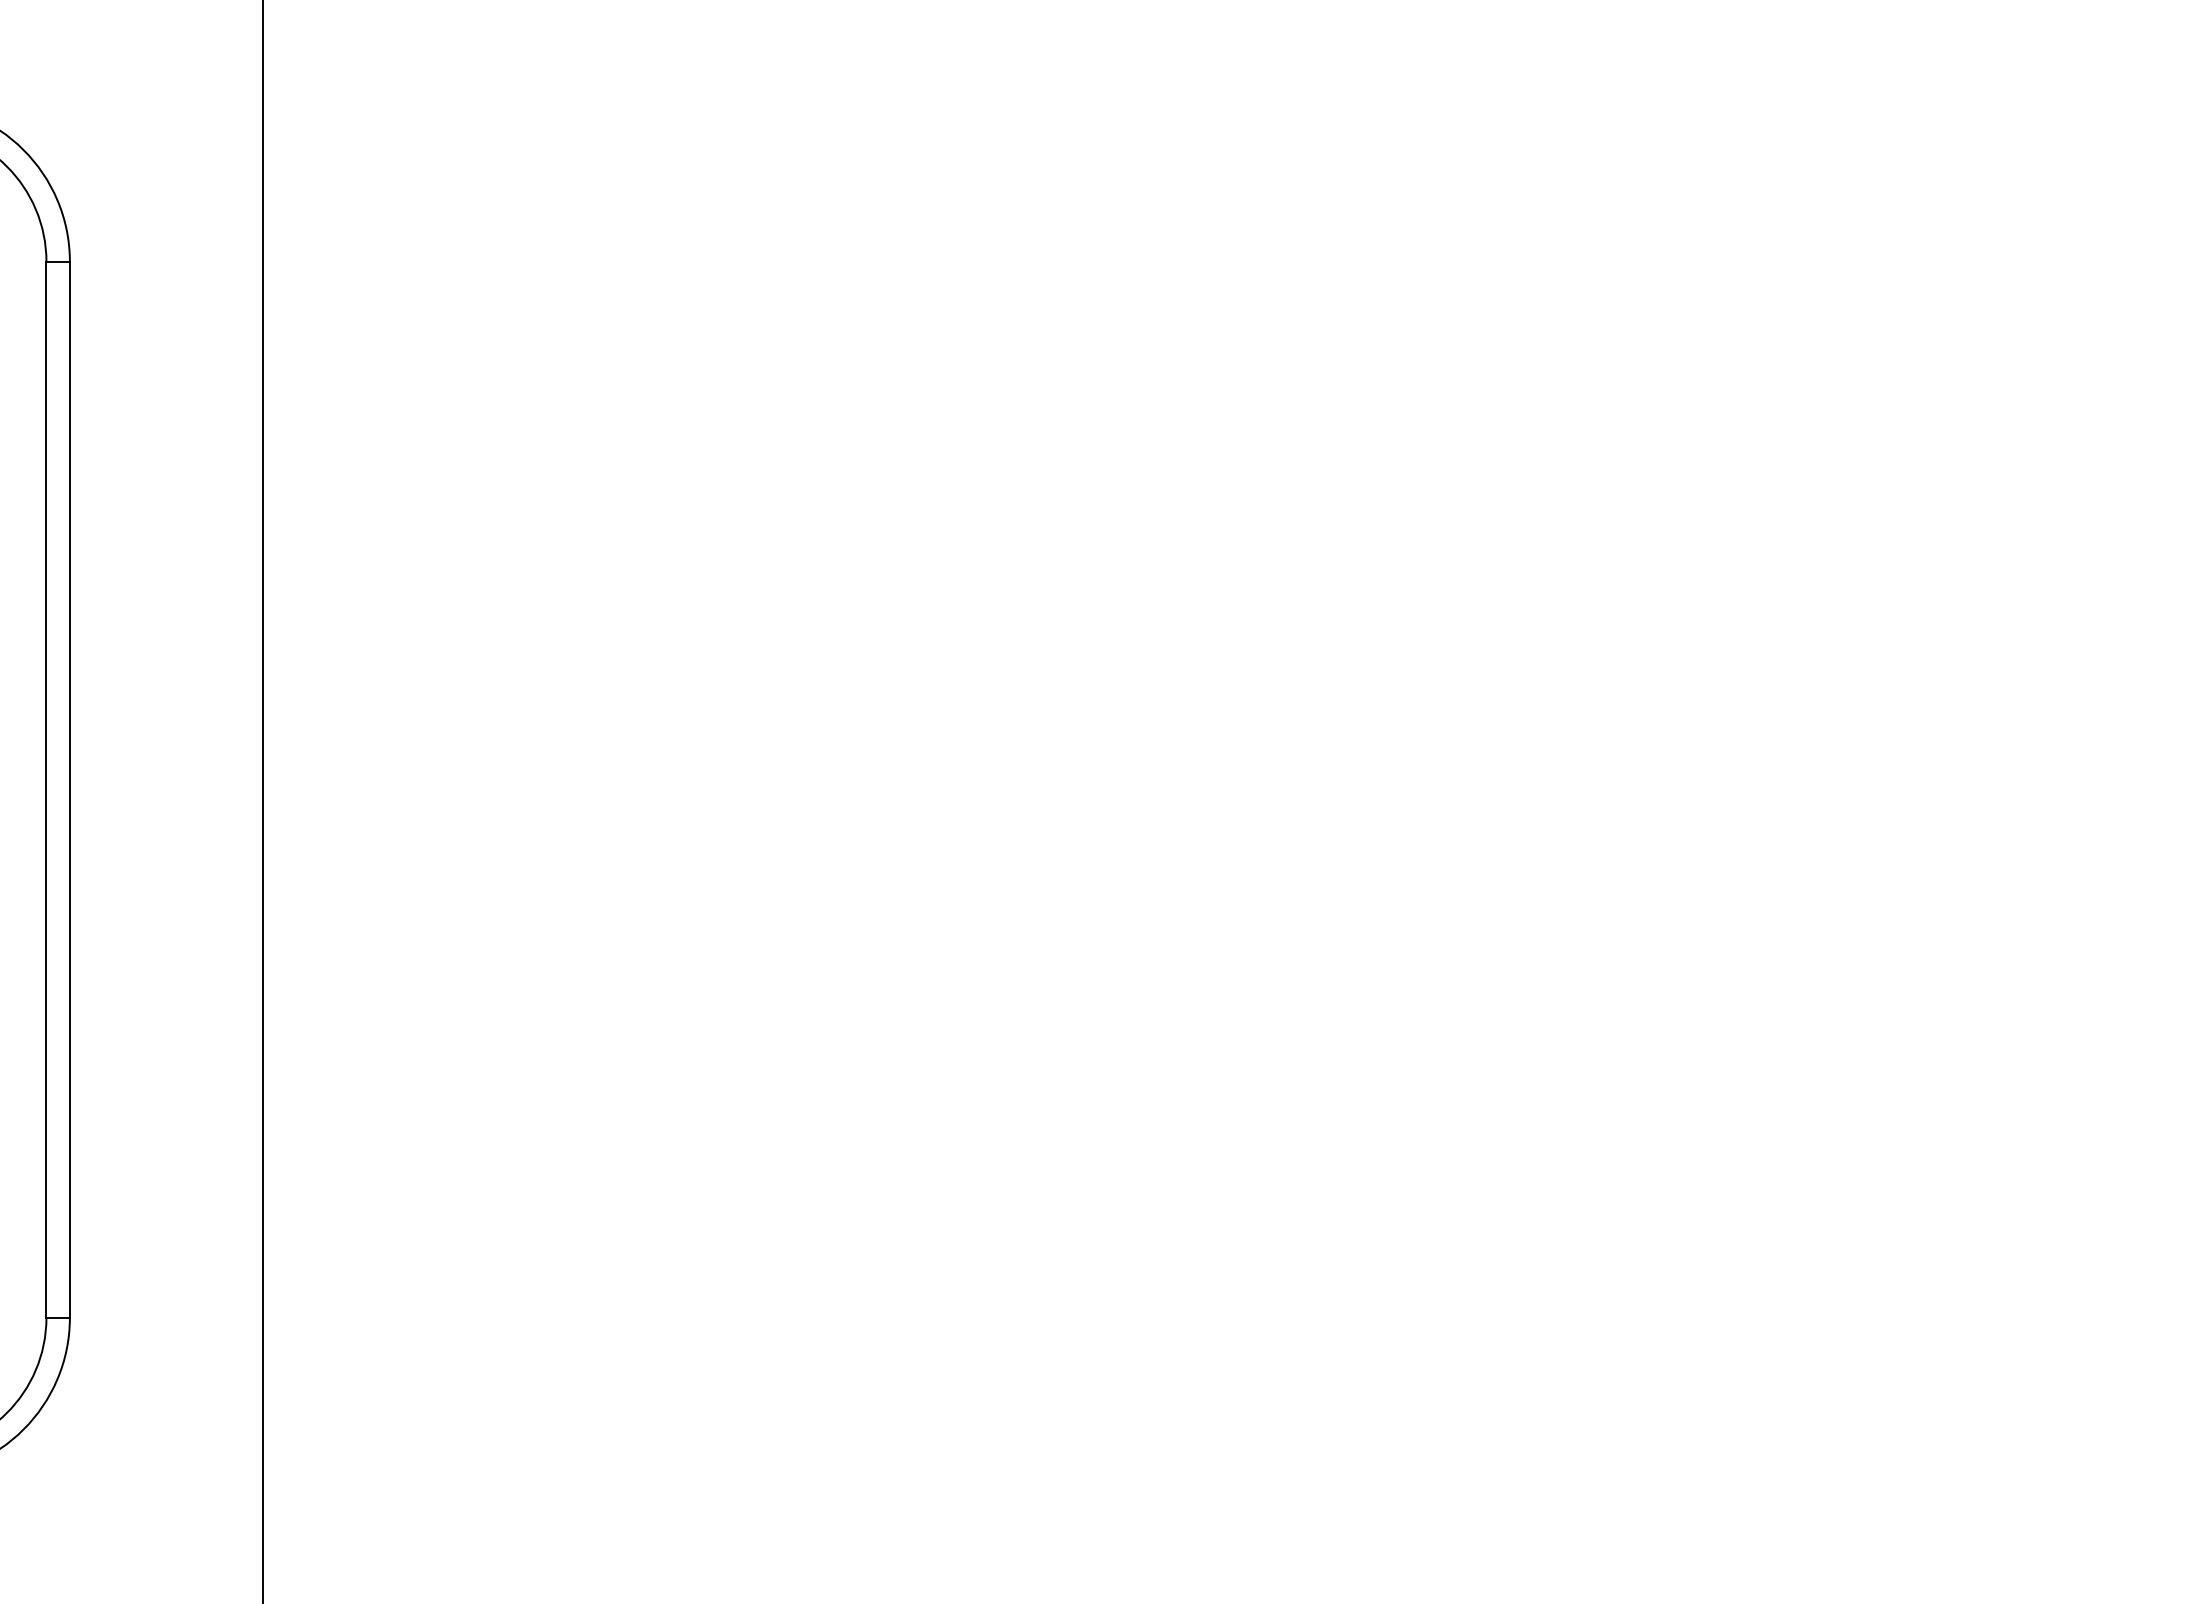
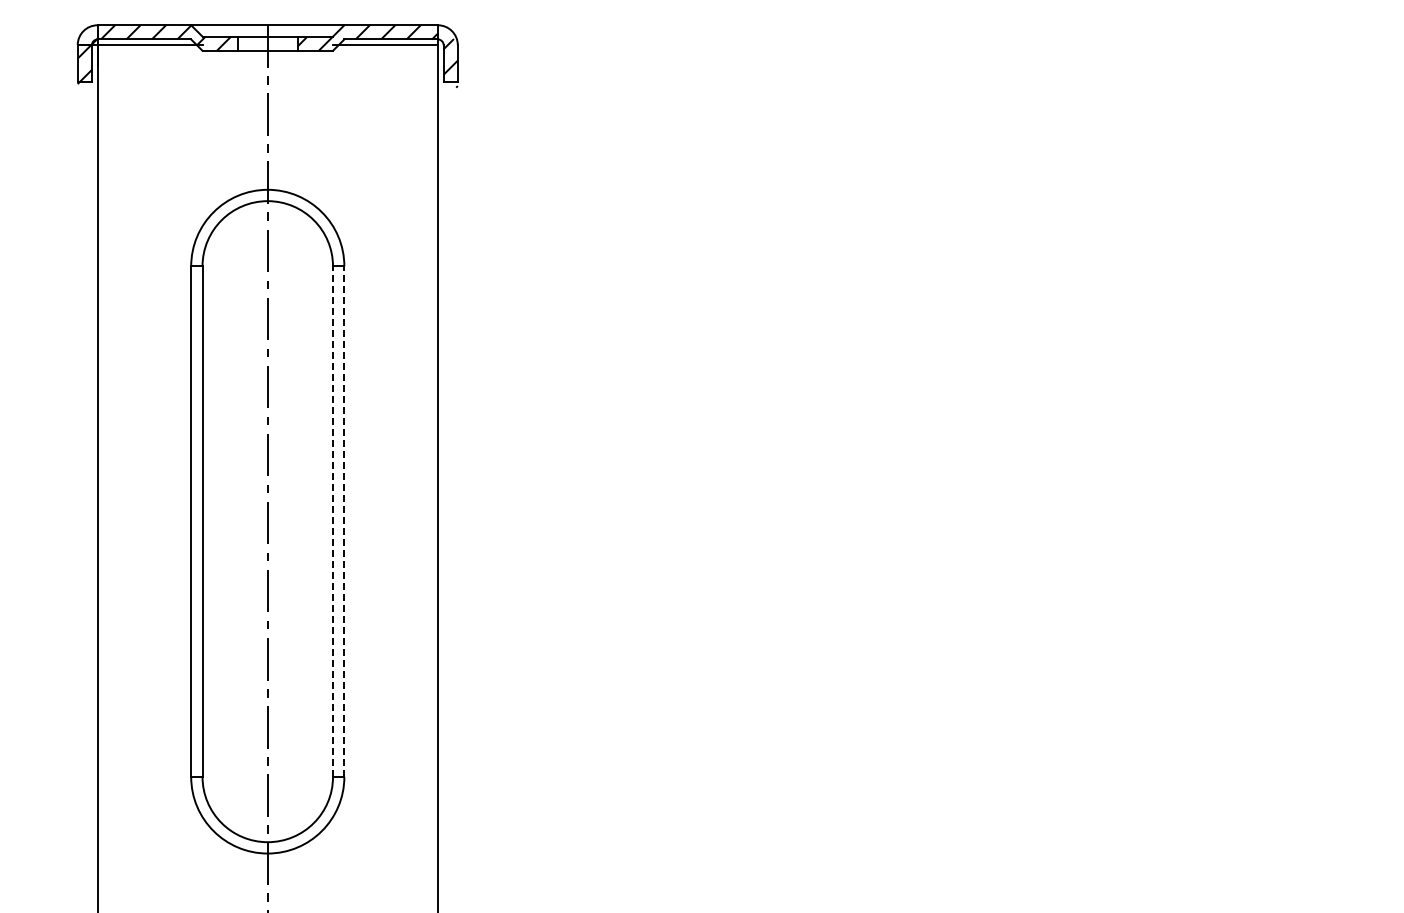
line: (47, 789) -> (333, 521), solid -> dashed
line: (70, 789) -> (344, 521), solid -> dashed

